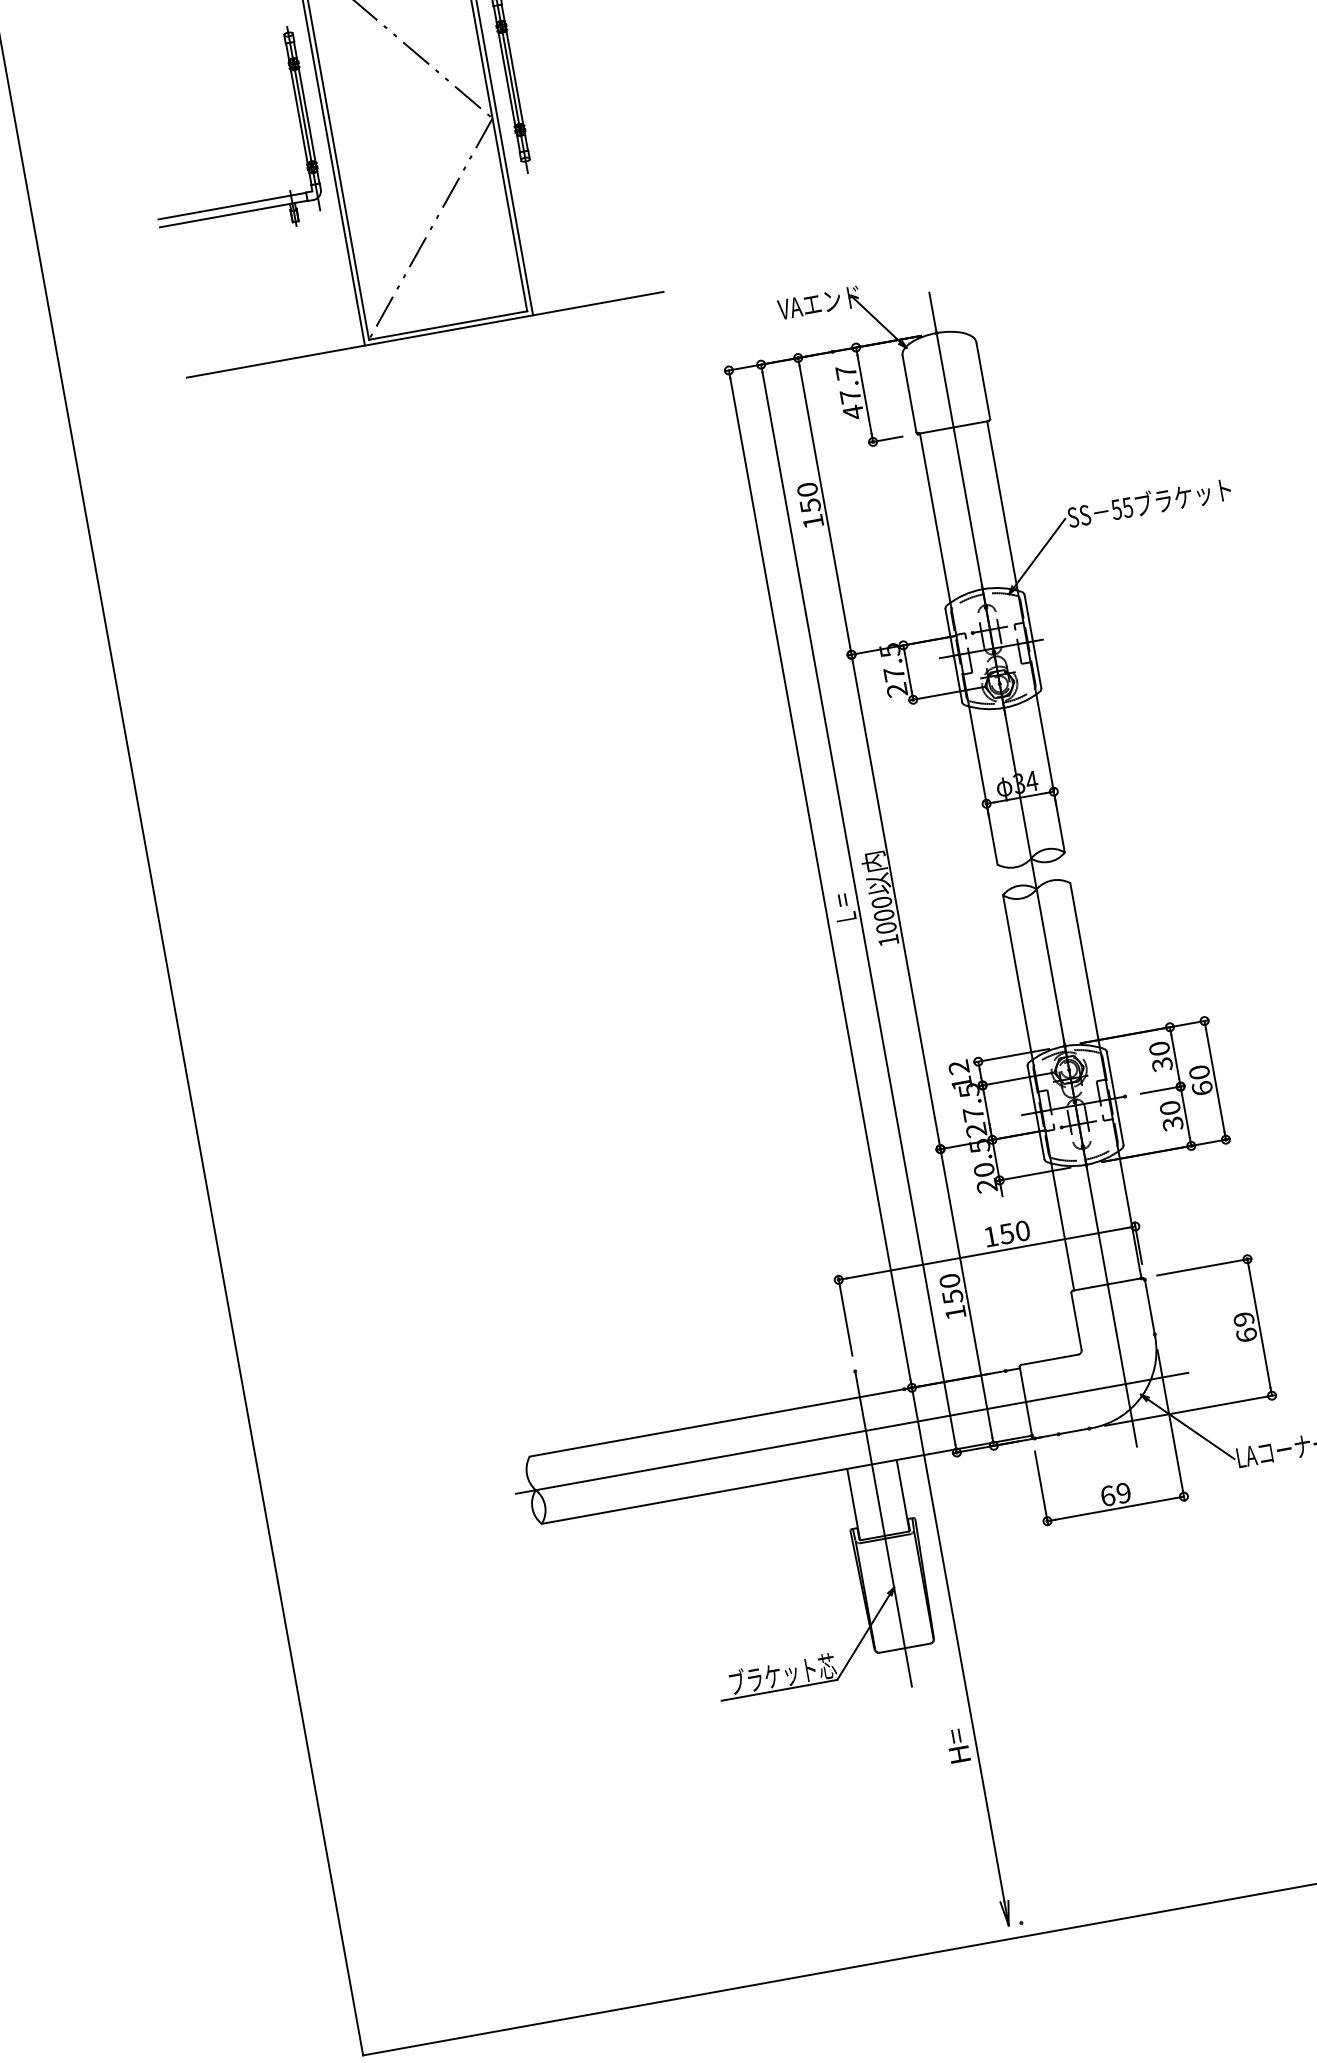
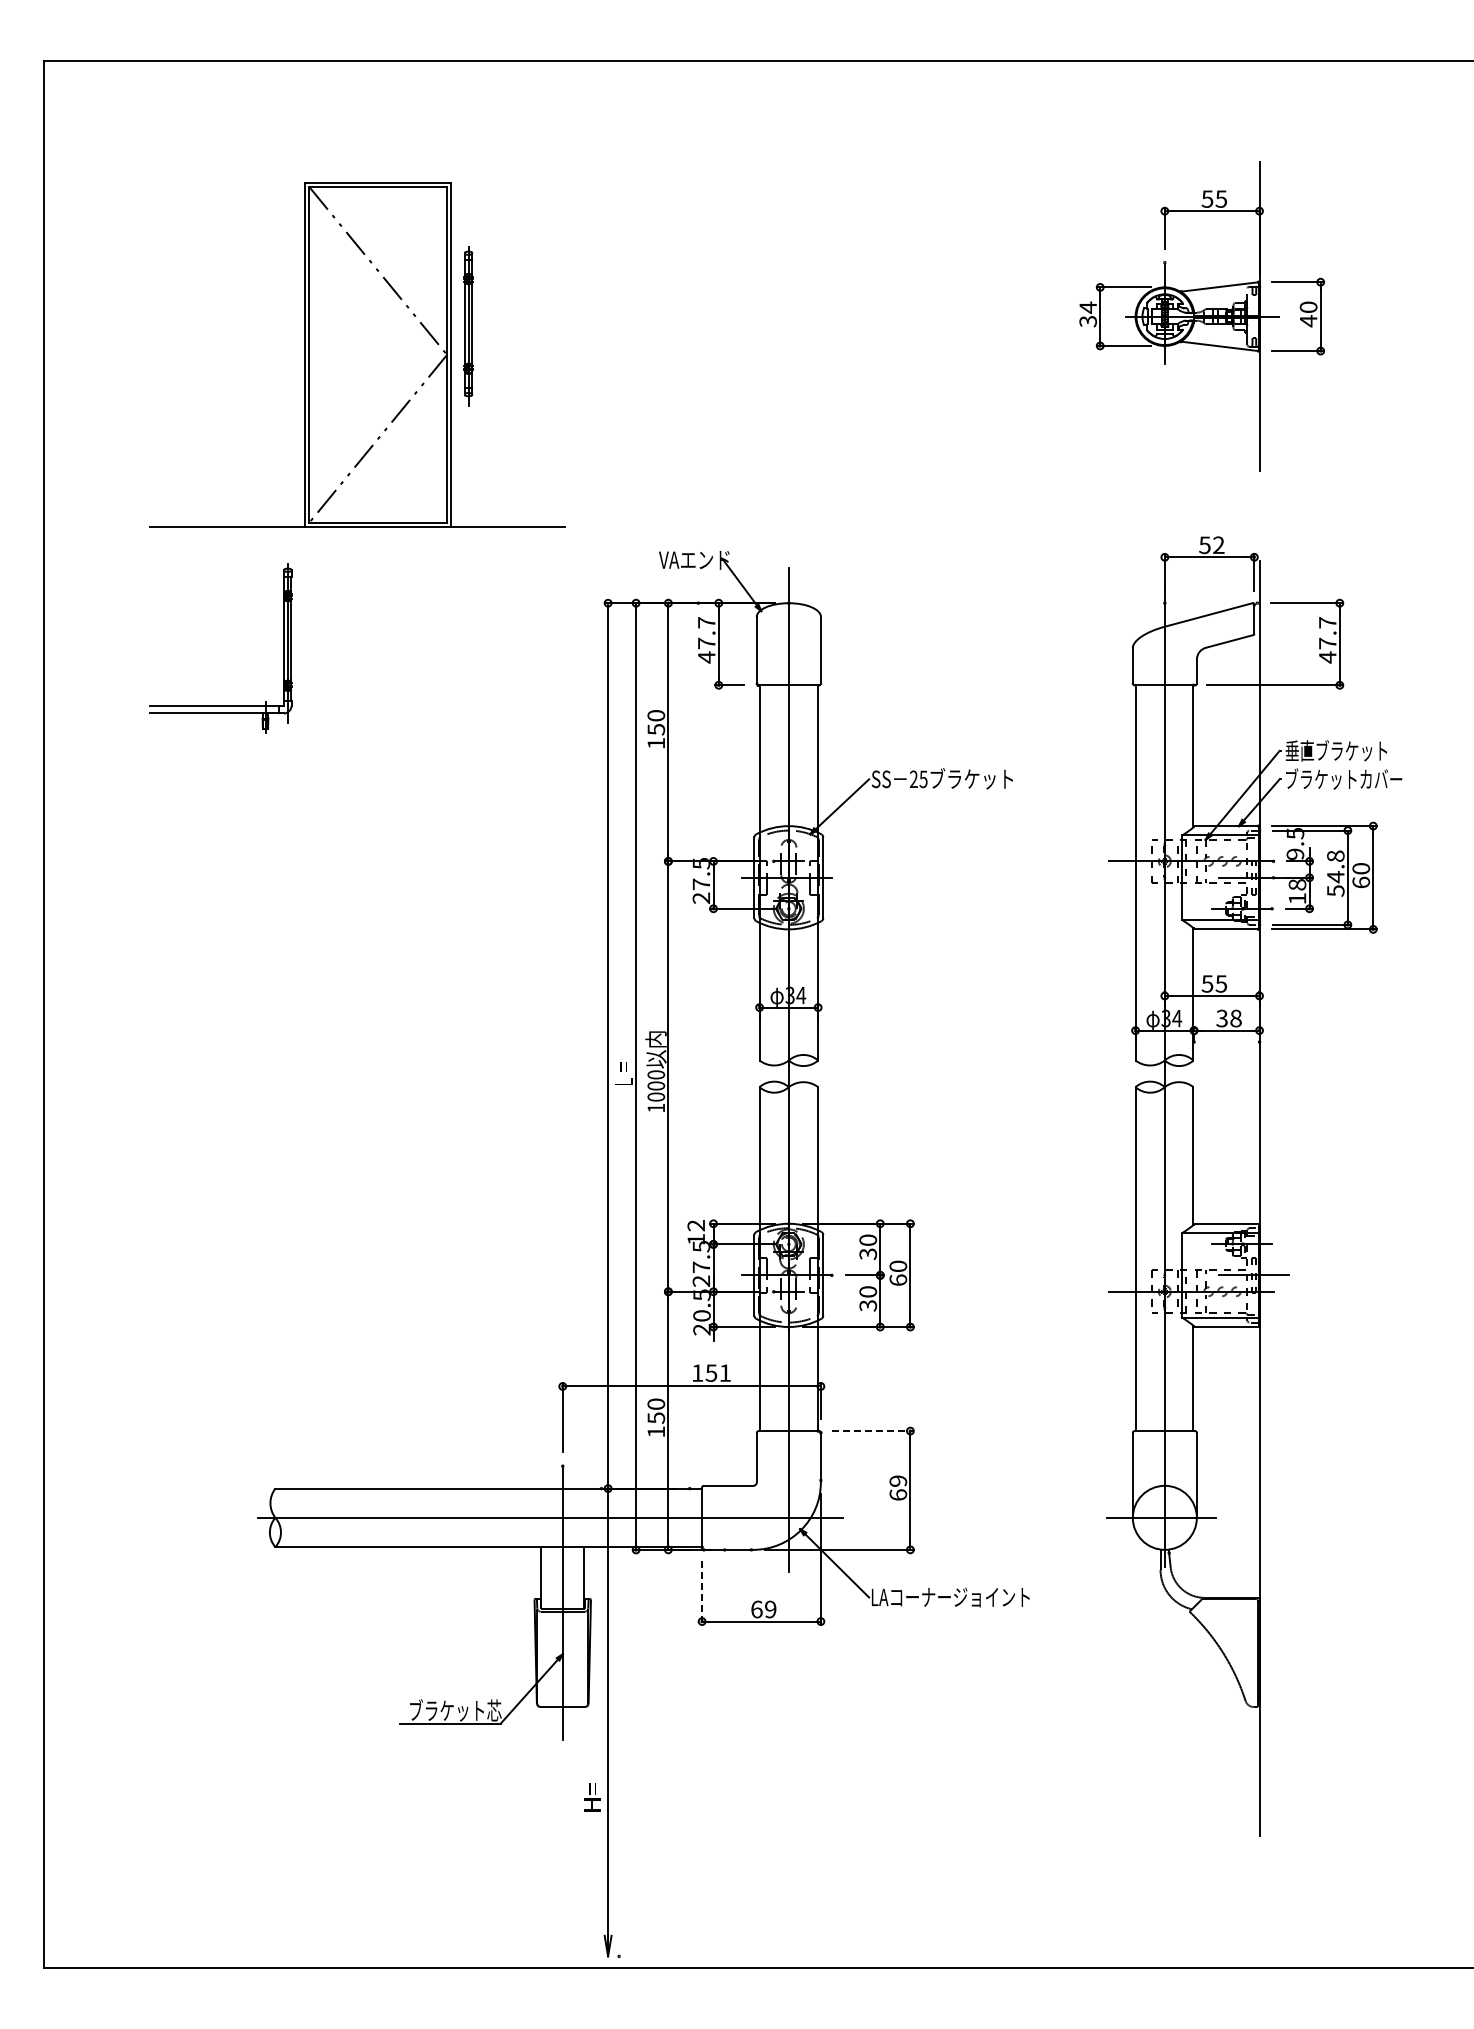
part: (239, 203) -> (220, 705), moved
text: (1116, 509) -> (913, 779), 55 -> 25
text: (1022, 1230) -> (725, 1372), 150 -> 151
line: (1203, 1267) -> (872, 1431), solid -> dashed
line: (1042, 1488) -> (702, 1593), solid -> dashed

